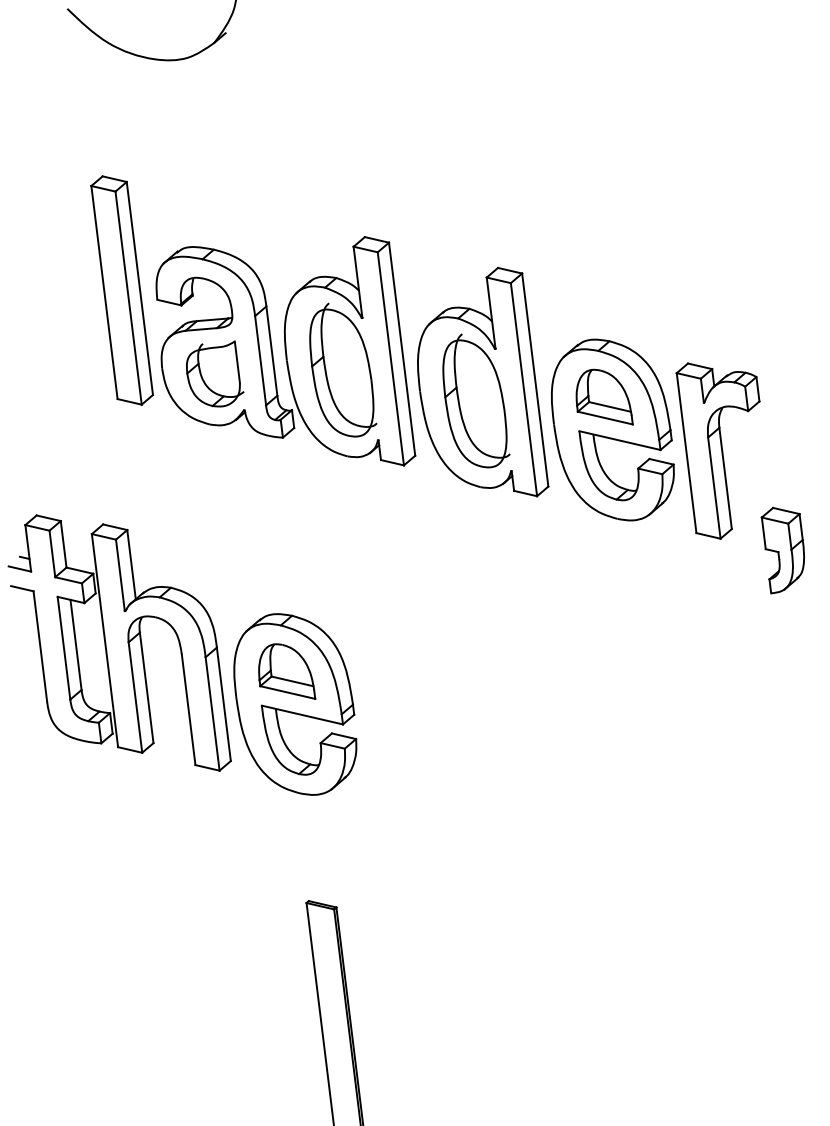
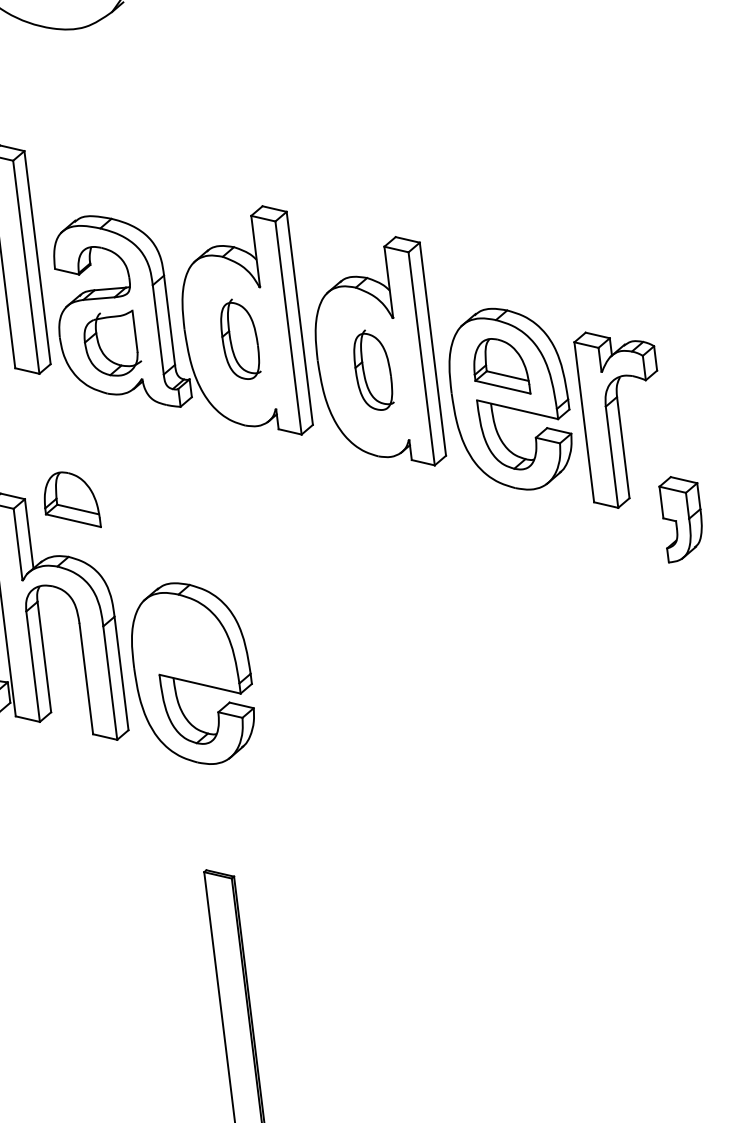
part: (343, 369) -> (241, 338), size x0.6
part: (476, 400) -> (374, 369), size x0.6
part: (287, 671) -> (73, 499), moved

